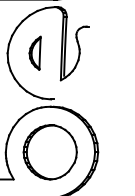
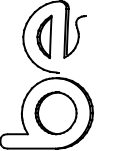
part: (35, 52) -> (44, 36), size x1.67

